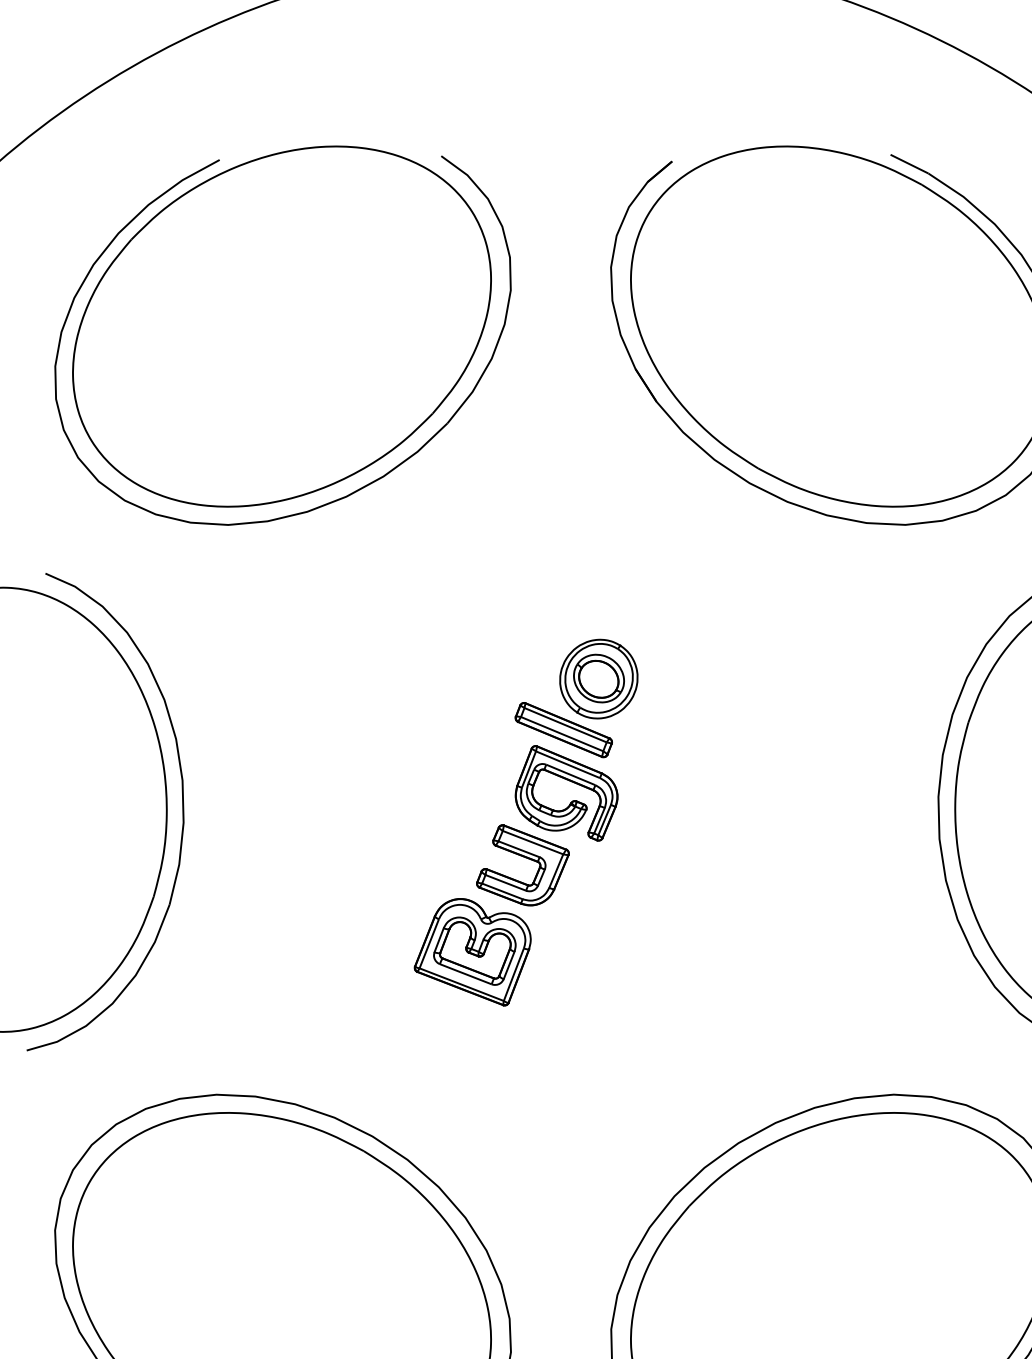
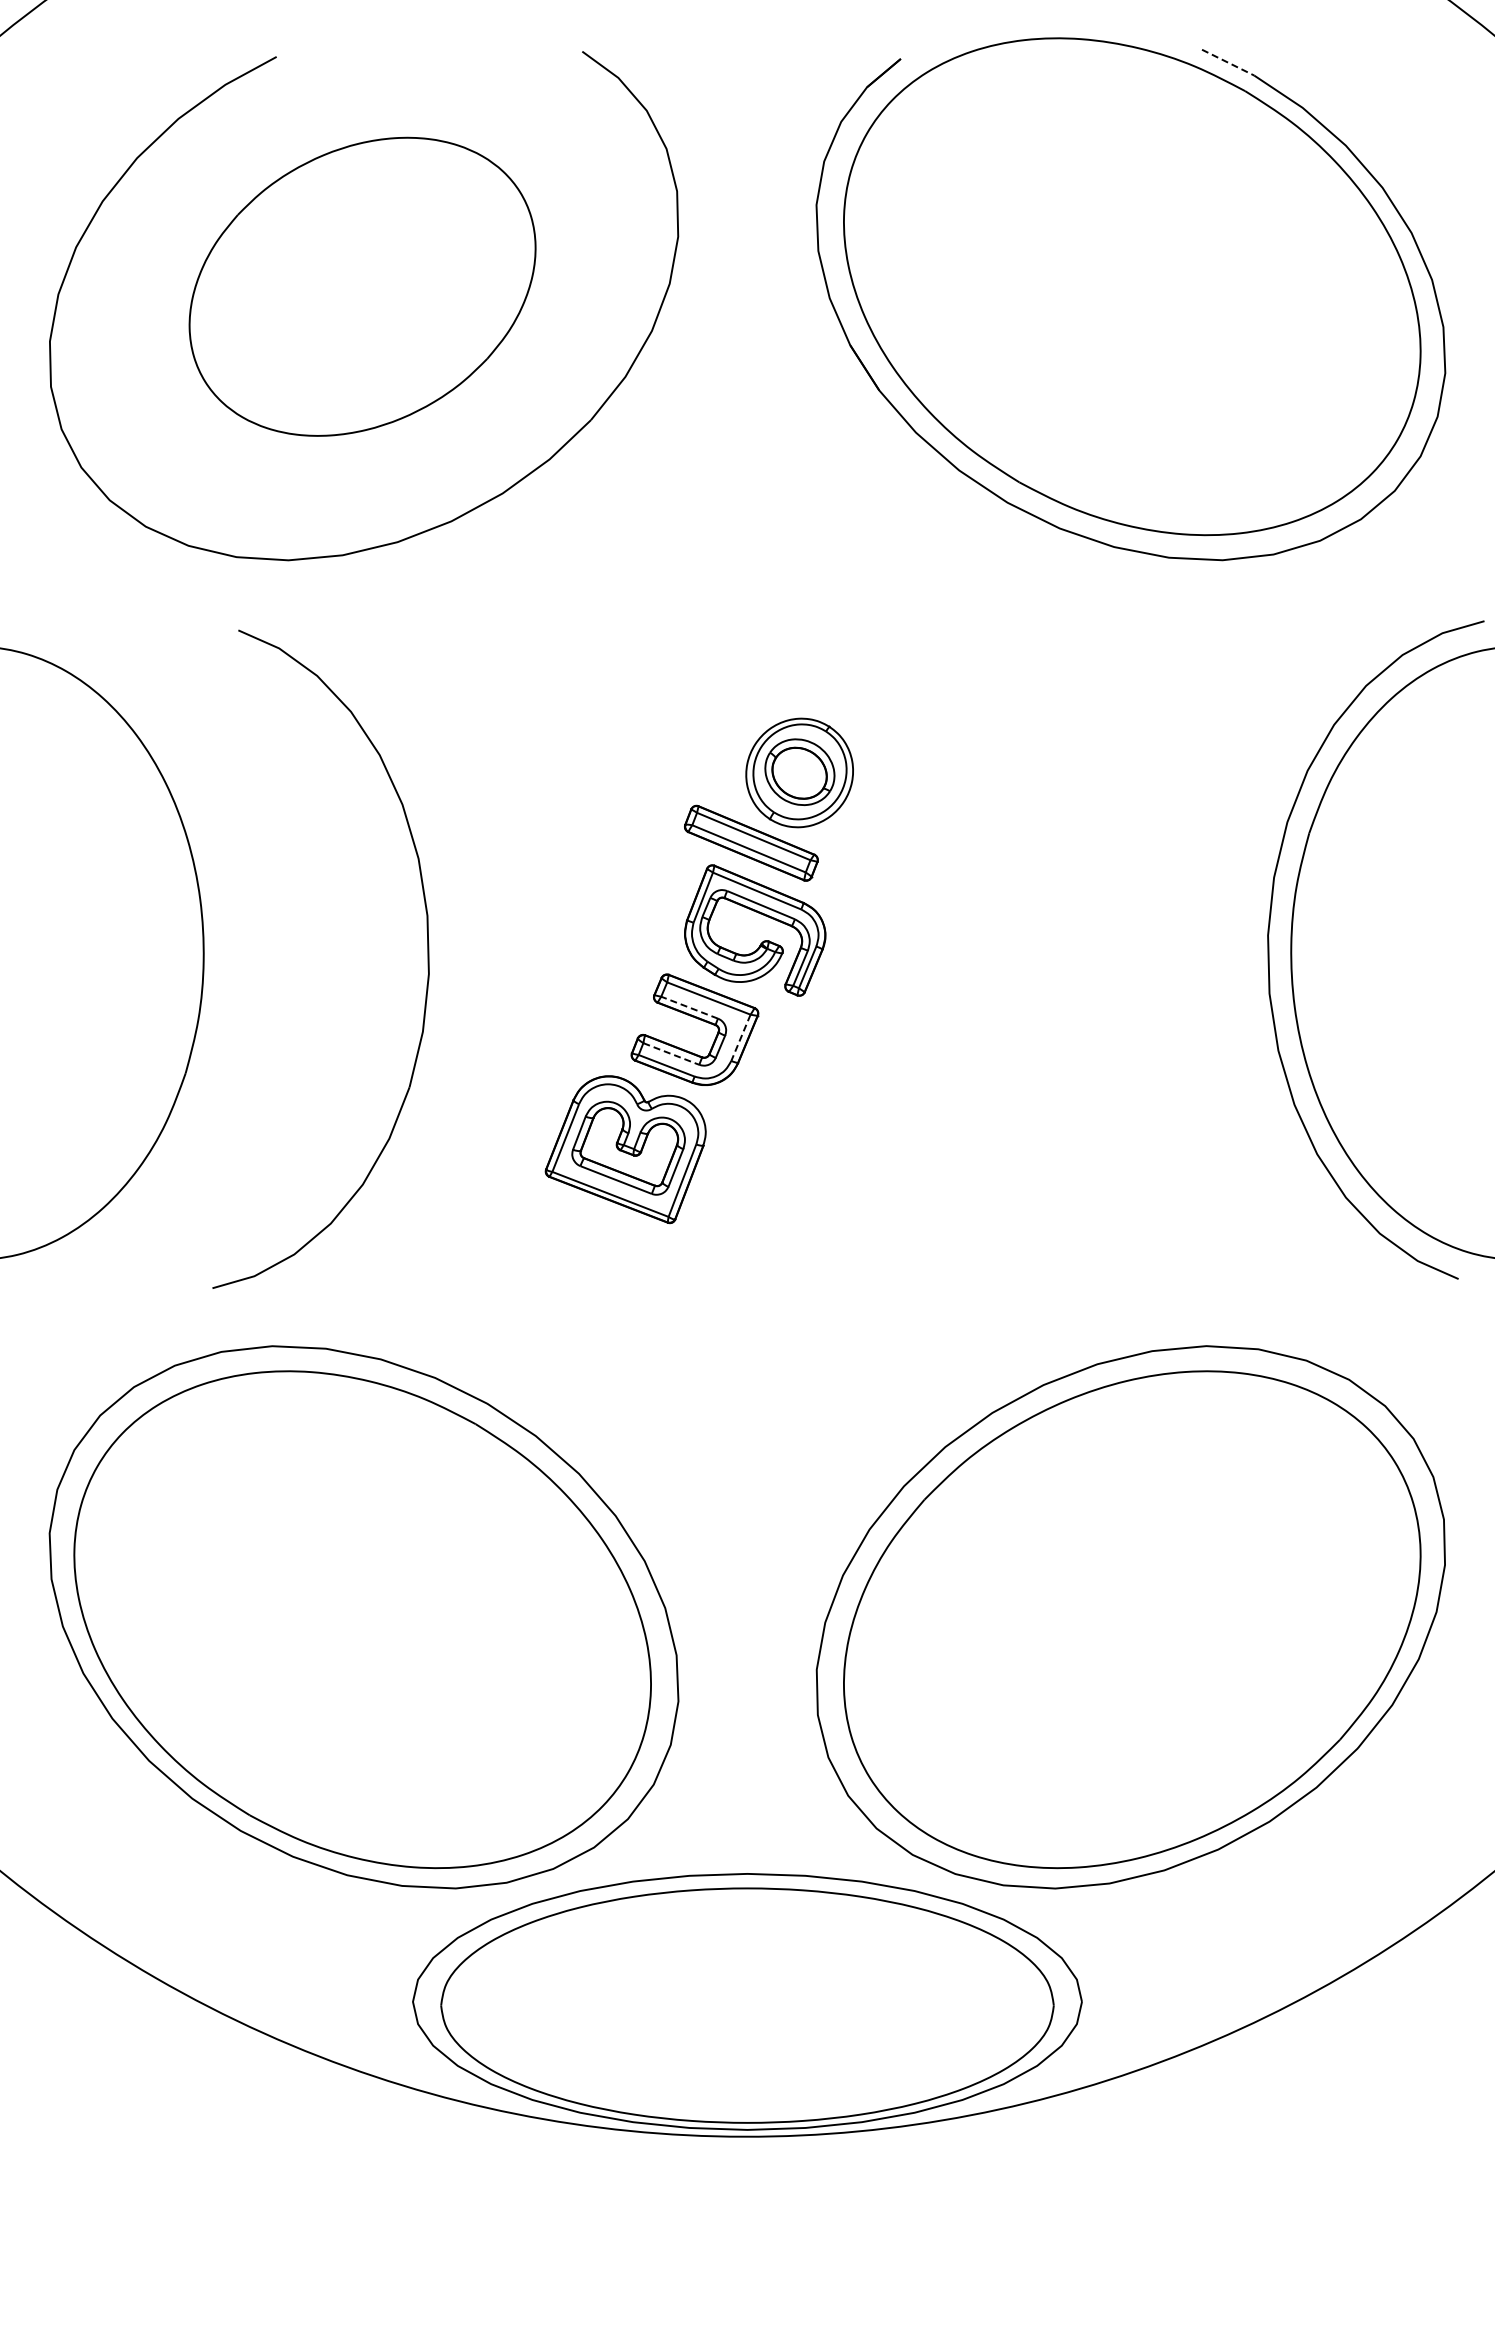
line: (909, 164) -> (1228, 62), solid -> dashed
part: (281, 326) -> (362, 286), size x0.6
part: (182, 811) -> (427, 958), moved
line: (518, 849) -> (689, 1007), solid -> dashed
line: (555, 871) -> (740, 1038), solid -> dashed
line: (505, 883) -> (671, 1054), solid -> dashed

